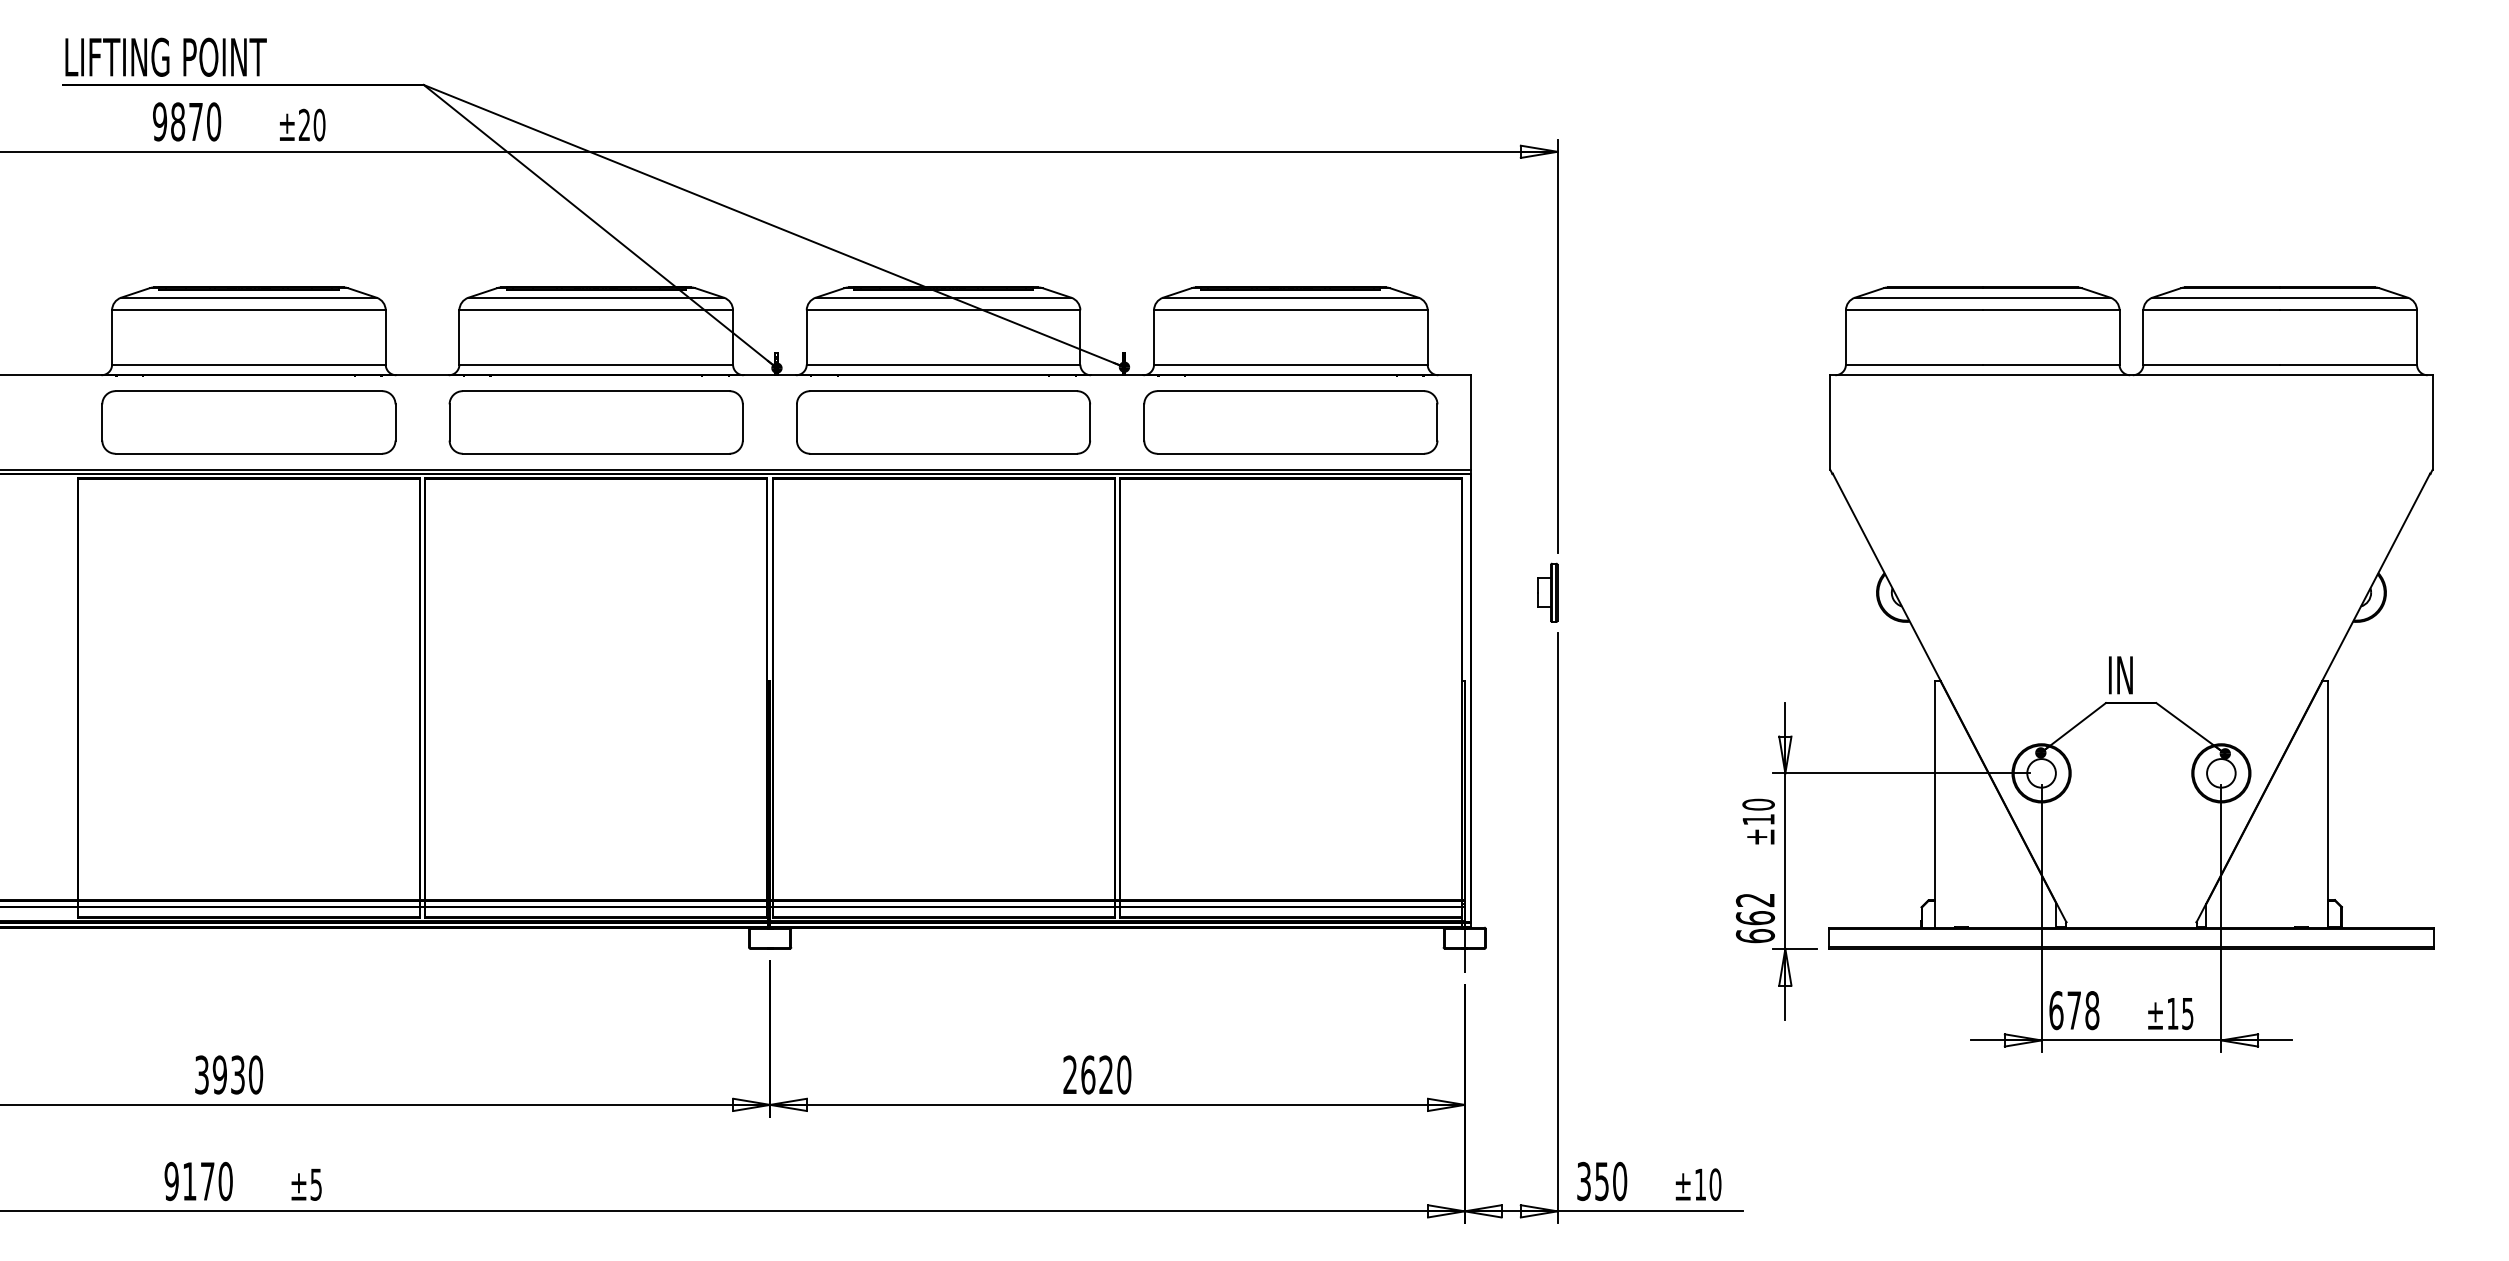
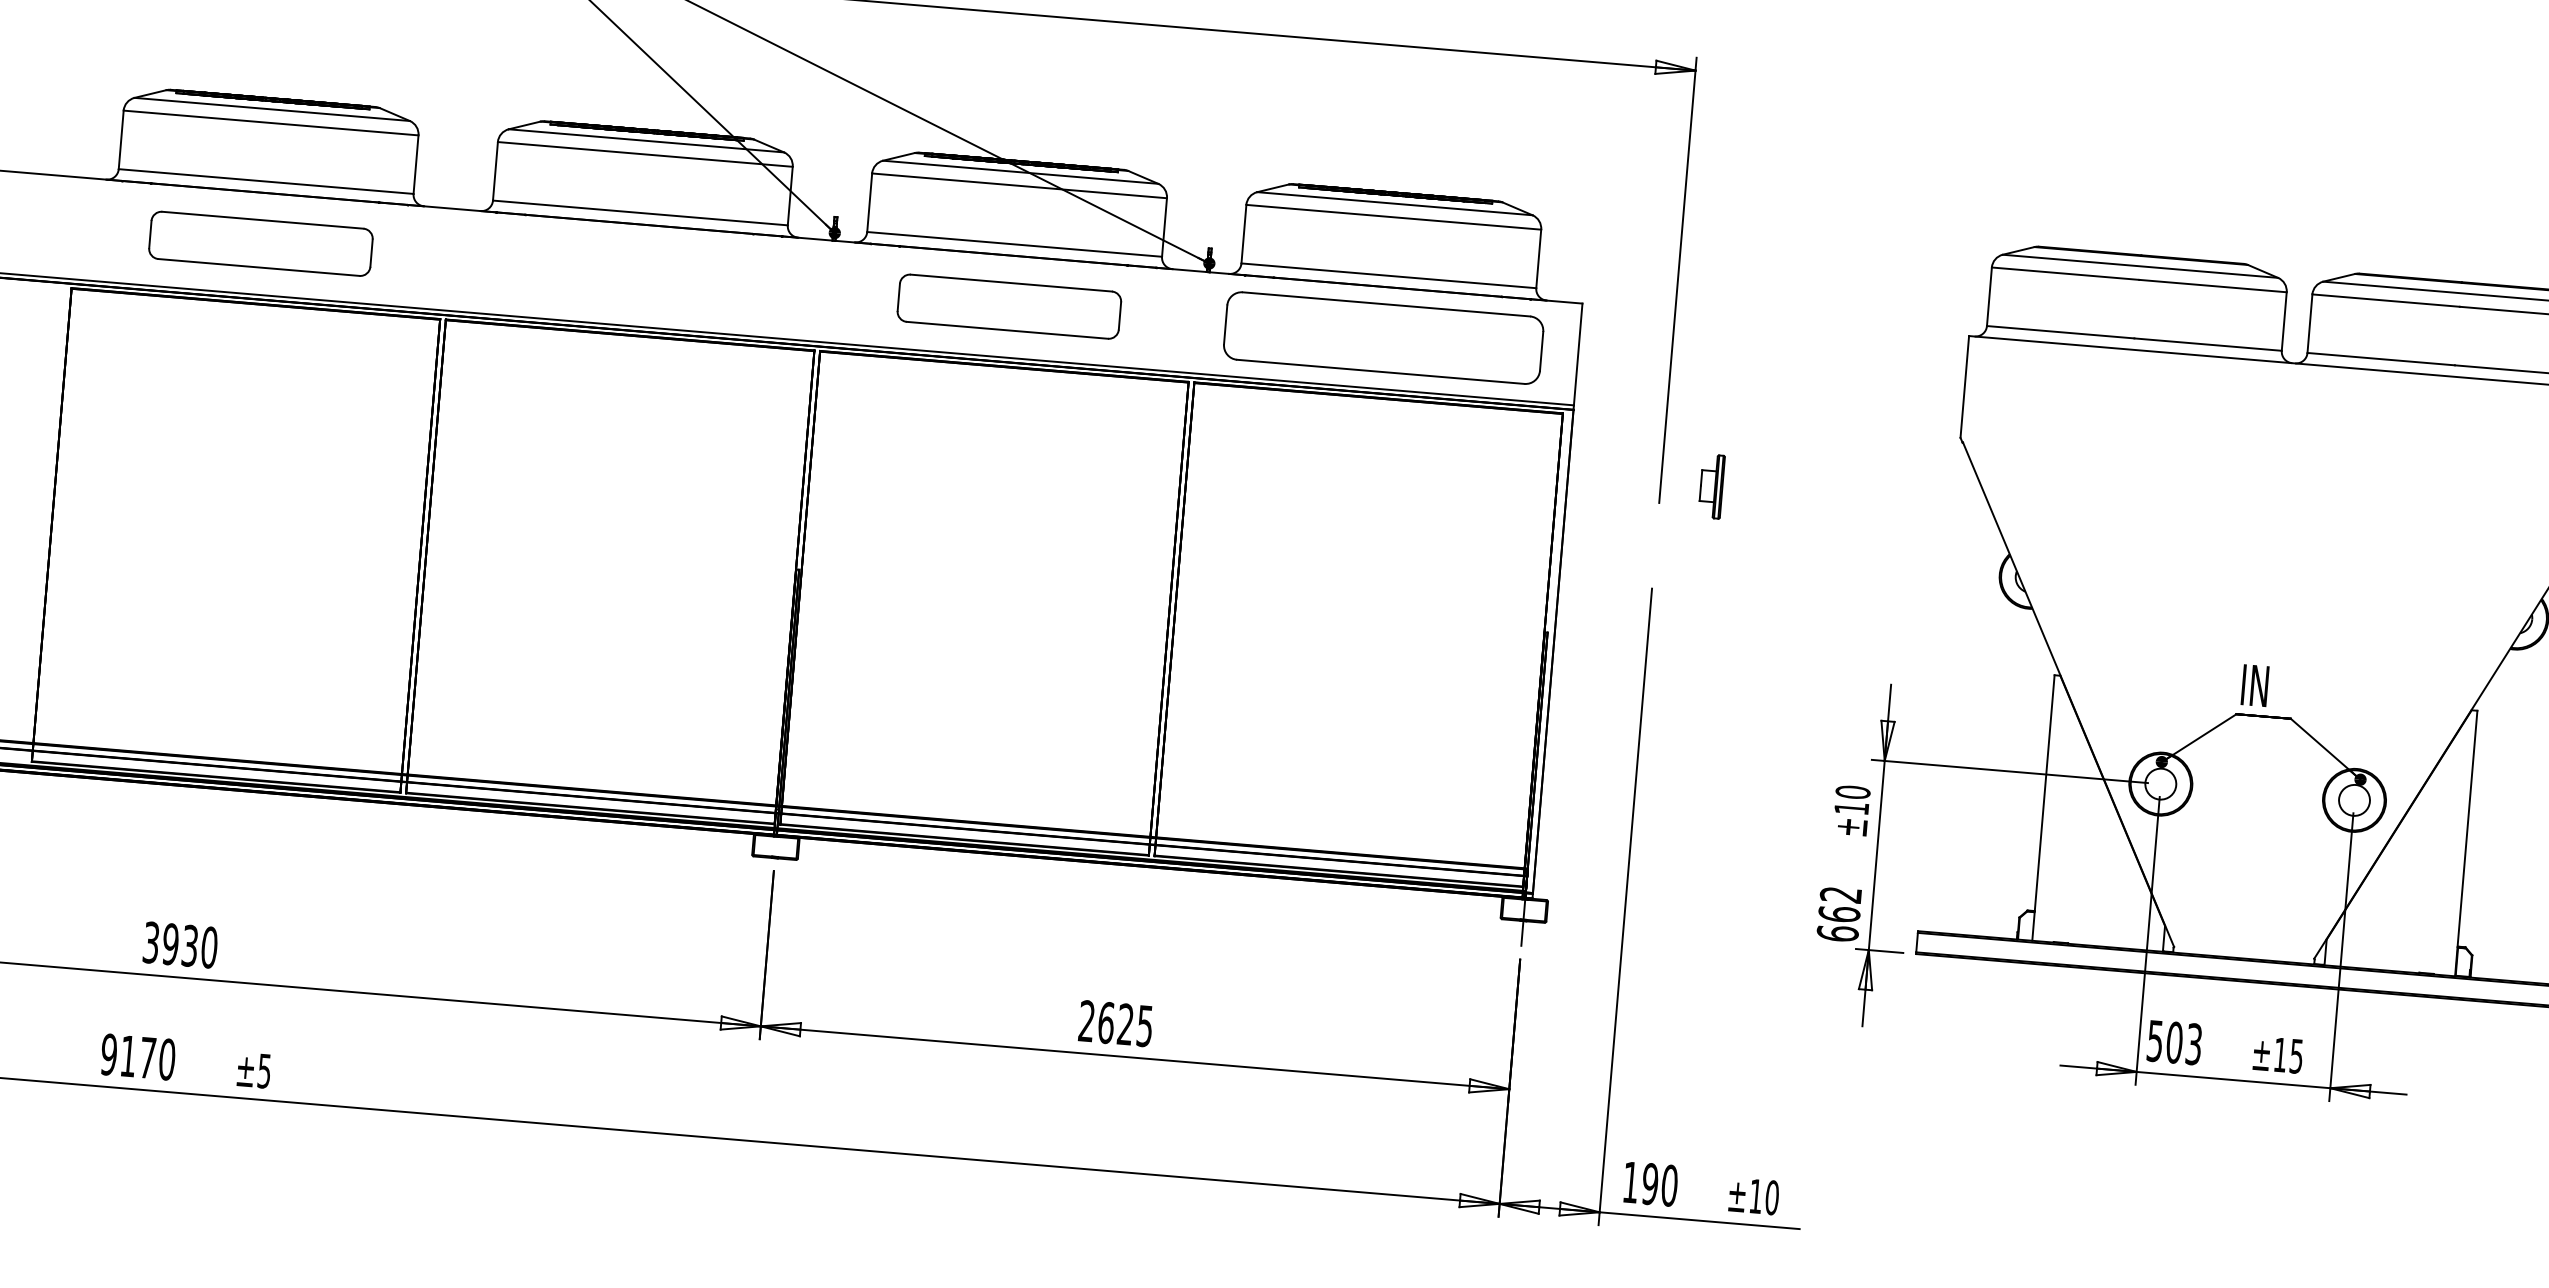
part: (248, 422) -> (260, 243), size x0.7
part: (595, 422) -> (634, 275), removed
part: (943, 422) -> (1009, 306), size x0.7
part: (1547, 592) -> (1711, 486), moved
text: (2074, 1010) -> (2174, 1042), 678 -> 503
text: (1124, 1074) -> (1145, 1025), 2620 -> 2625
text: (1593, 1181) -> (1641, 1183), 350 -> 190

